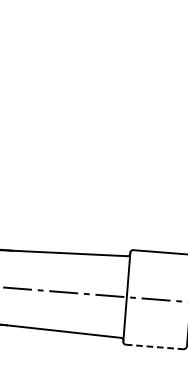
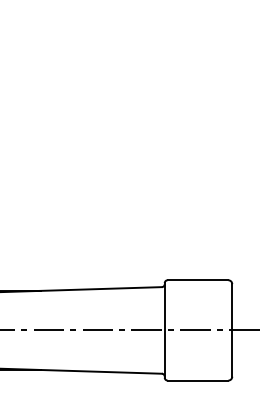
line: (154, 346) -> (198, 380), dashed -> solid

